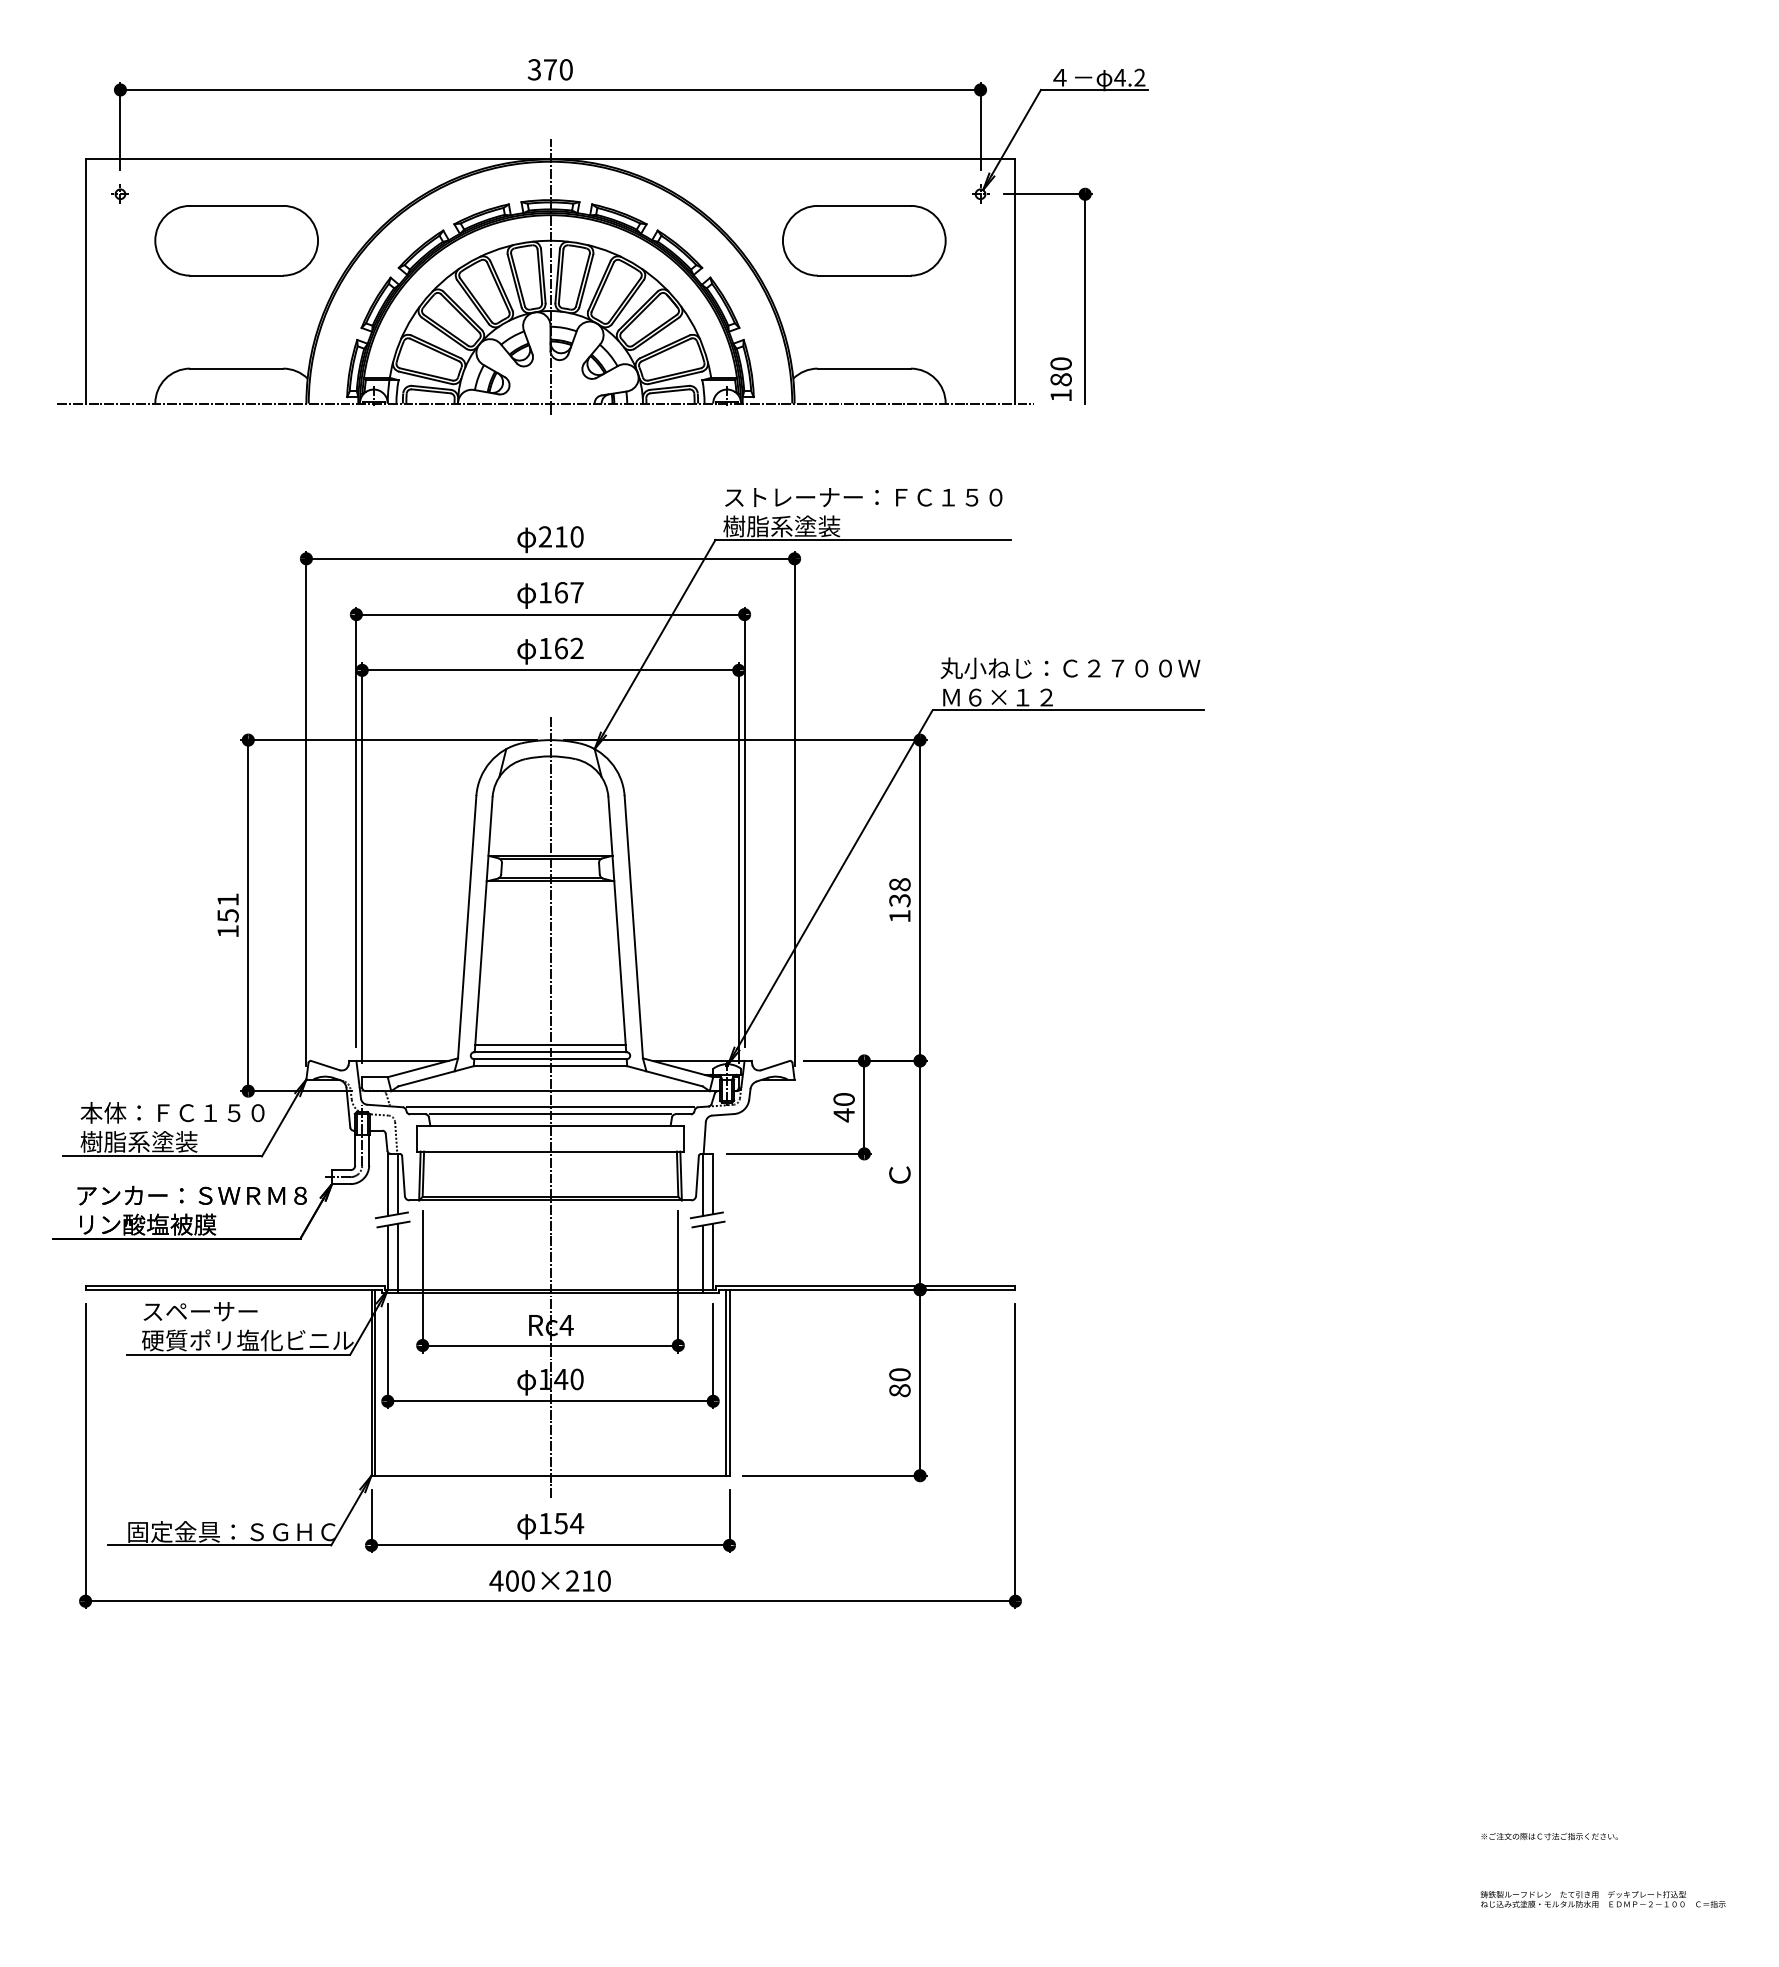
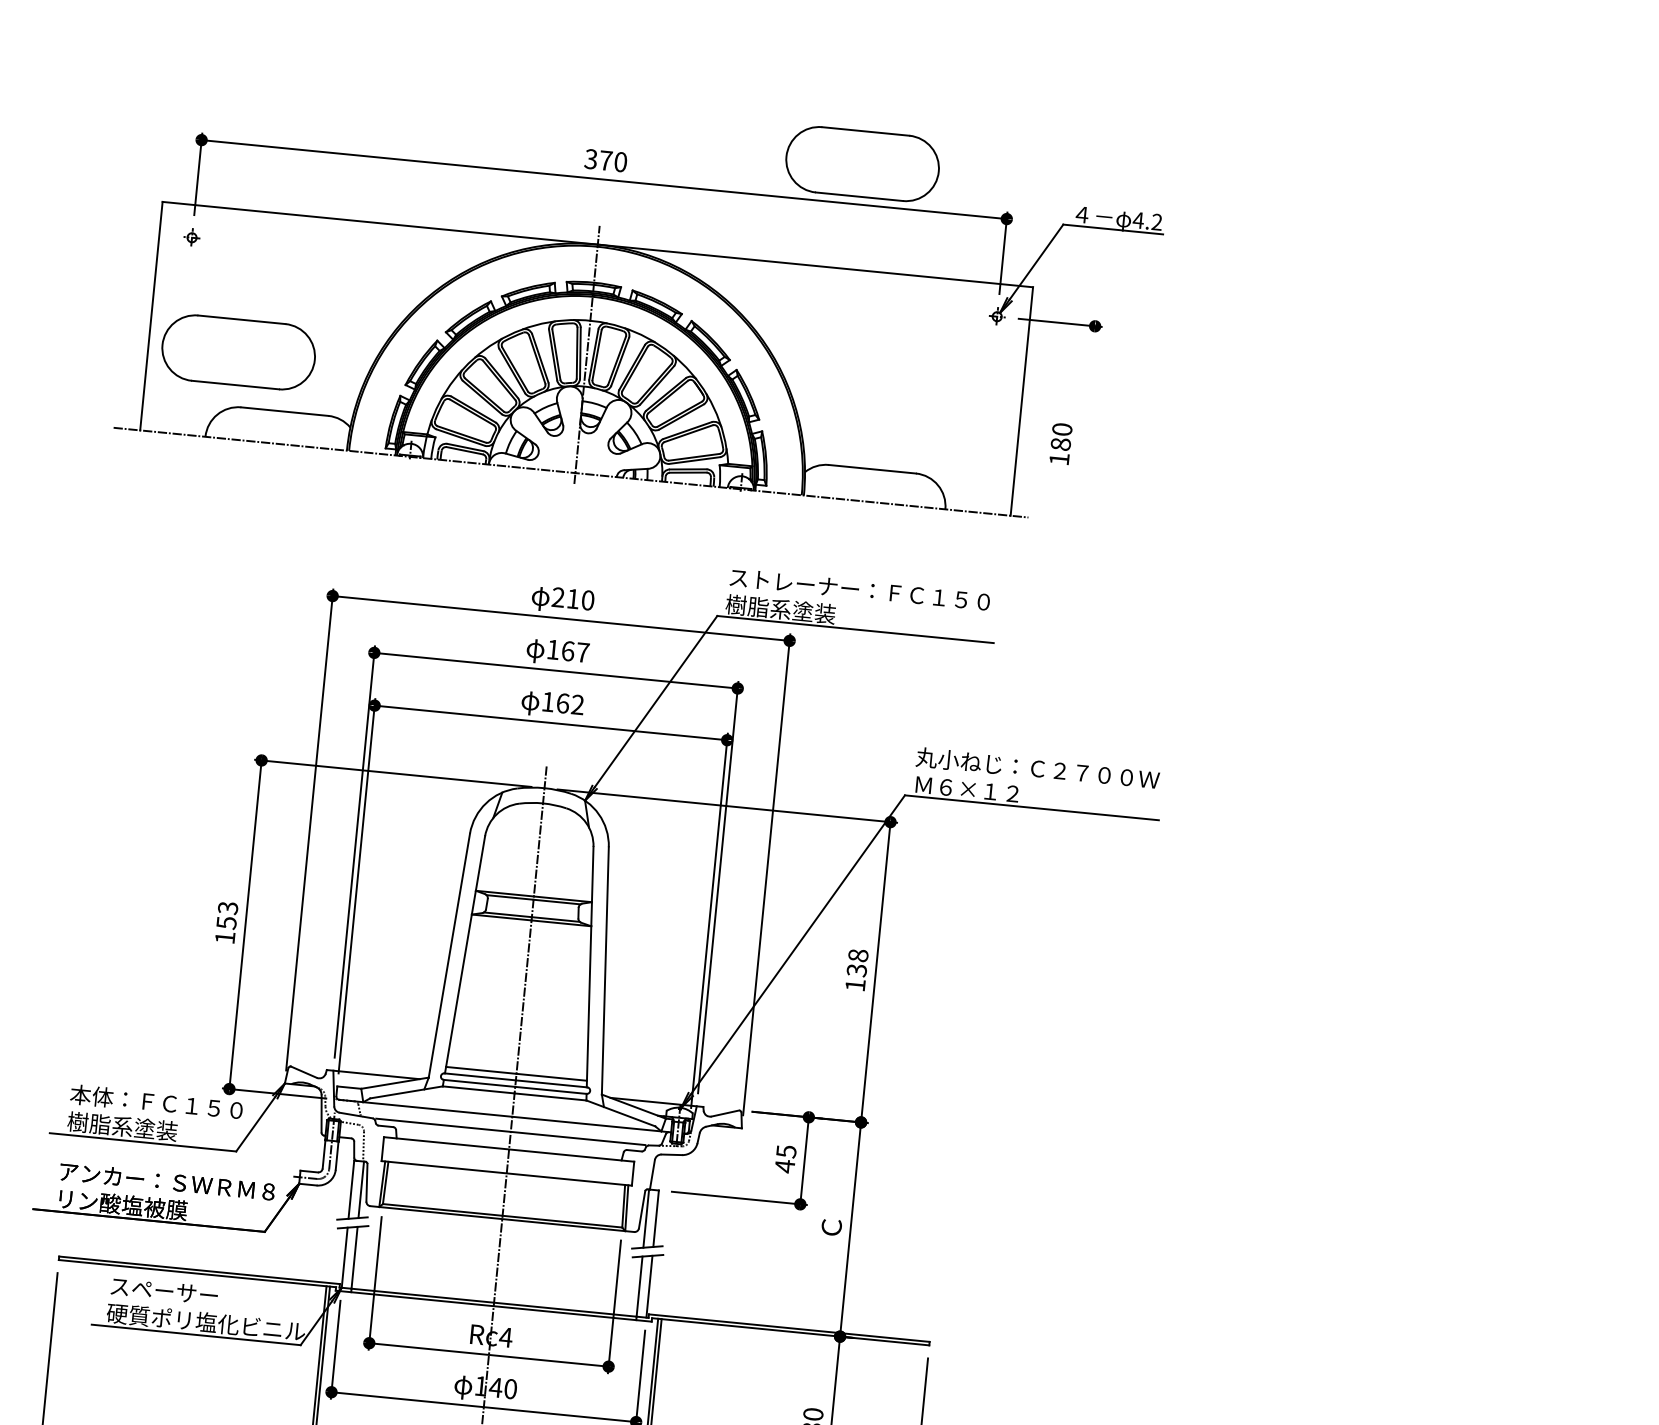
part: (236, 240) -> (238, 352), moved
part: (864, 240) -> (862, 163), moved
line: (1085, 298) -> (1085, 423), removed
text: (1060, 378) -> (1060, 443), moved
text: (227, 899) -> (227, 907), 151 -> 153
text: (843, 1099) -> (785, 1151), 40 -> 45
line: (550, 1114) -> (510, 1138), removed

